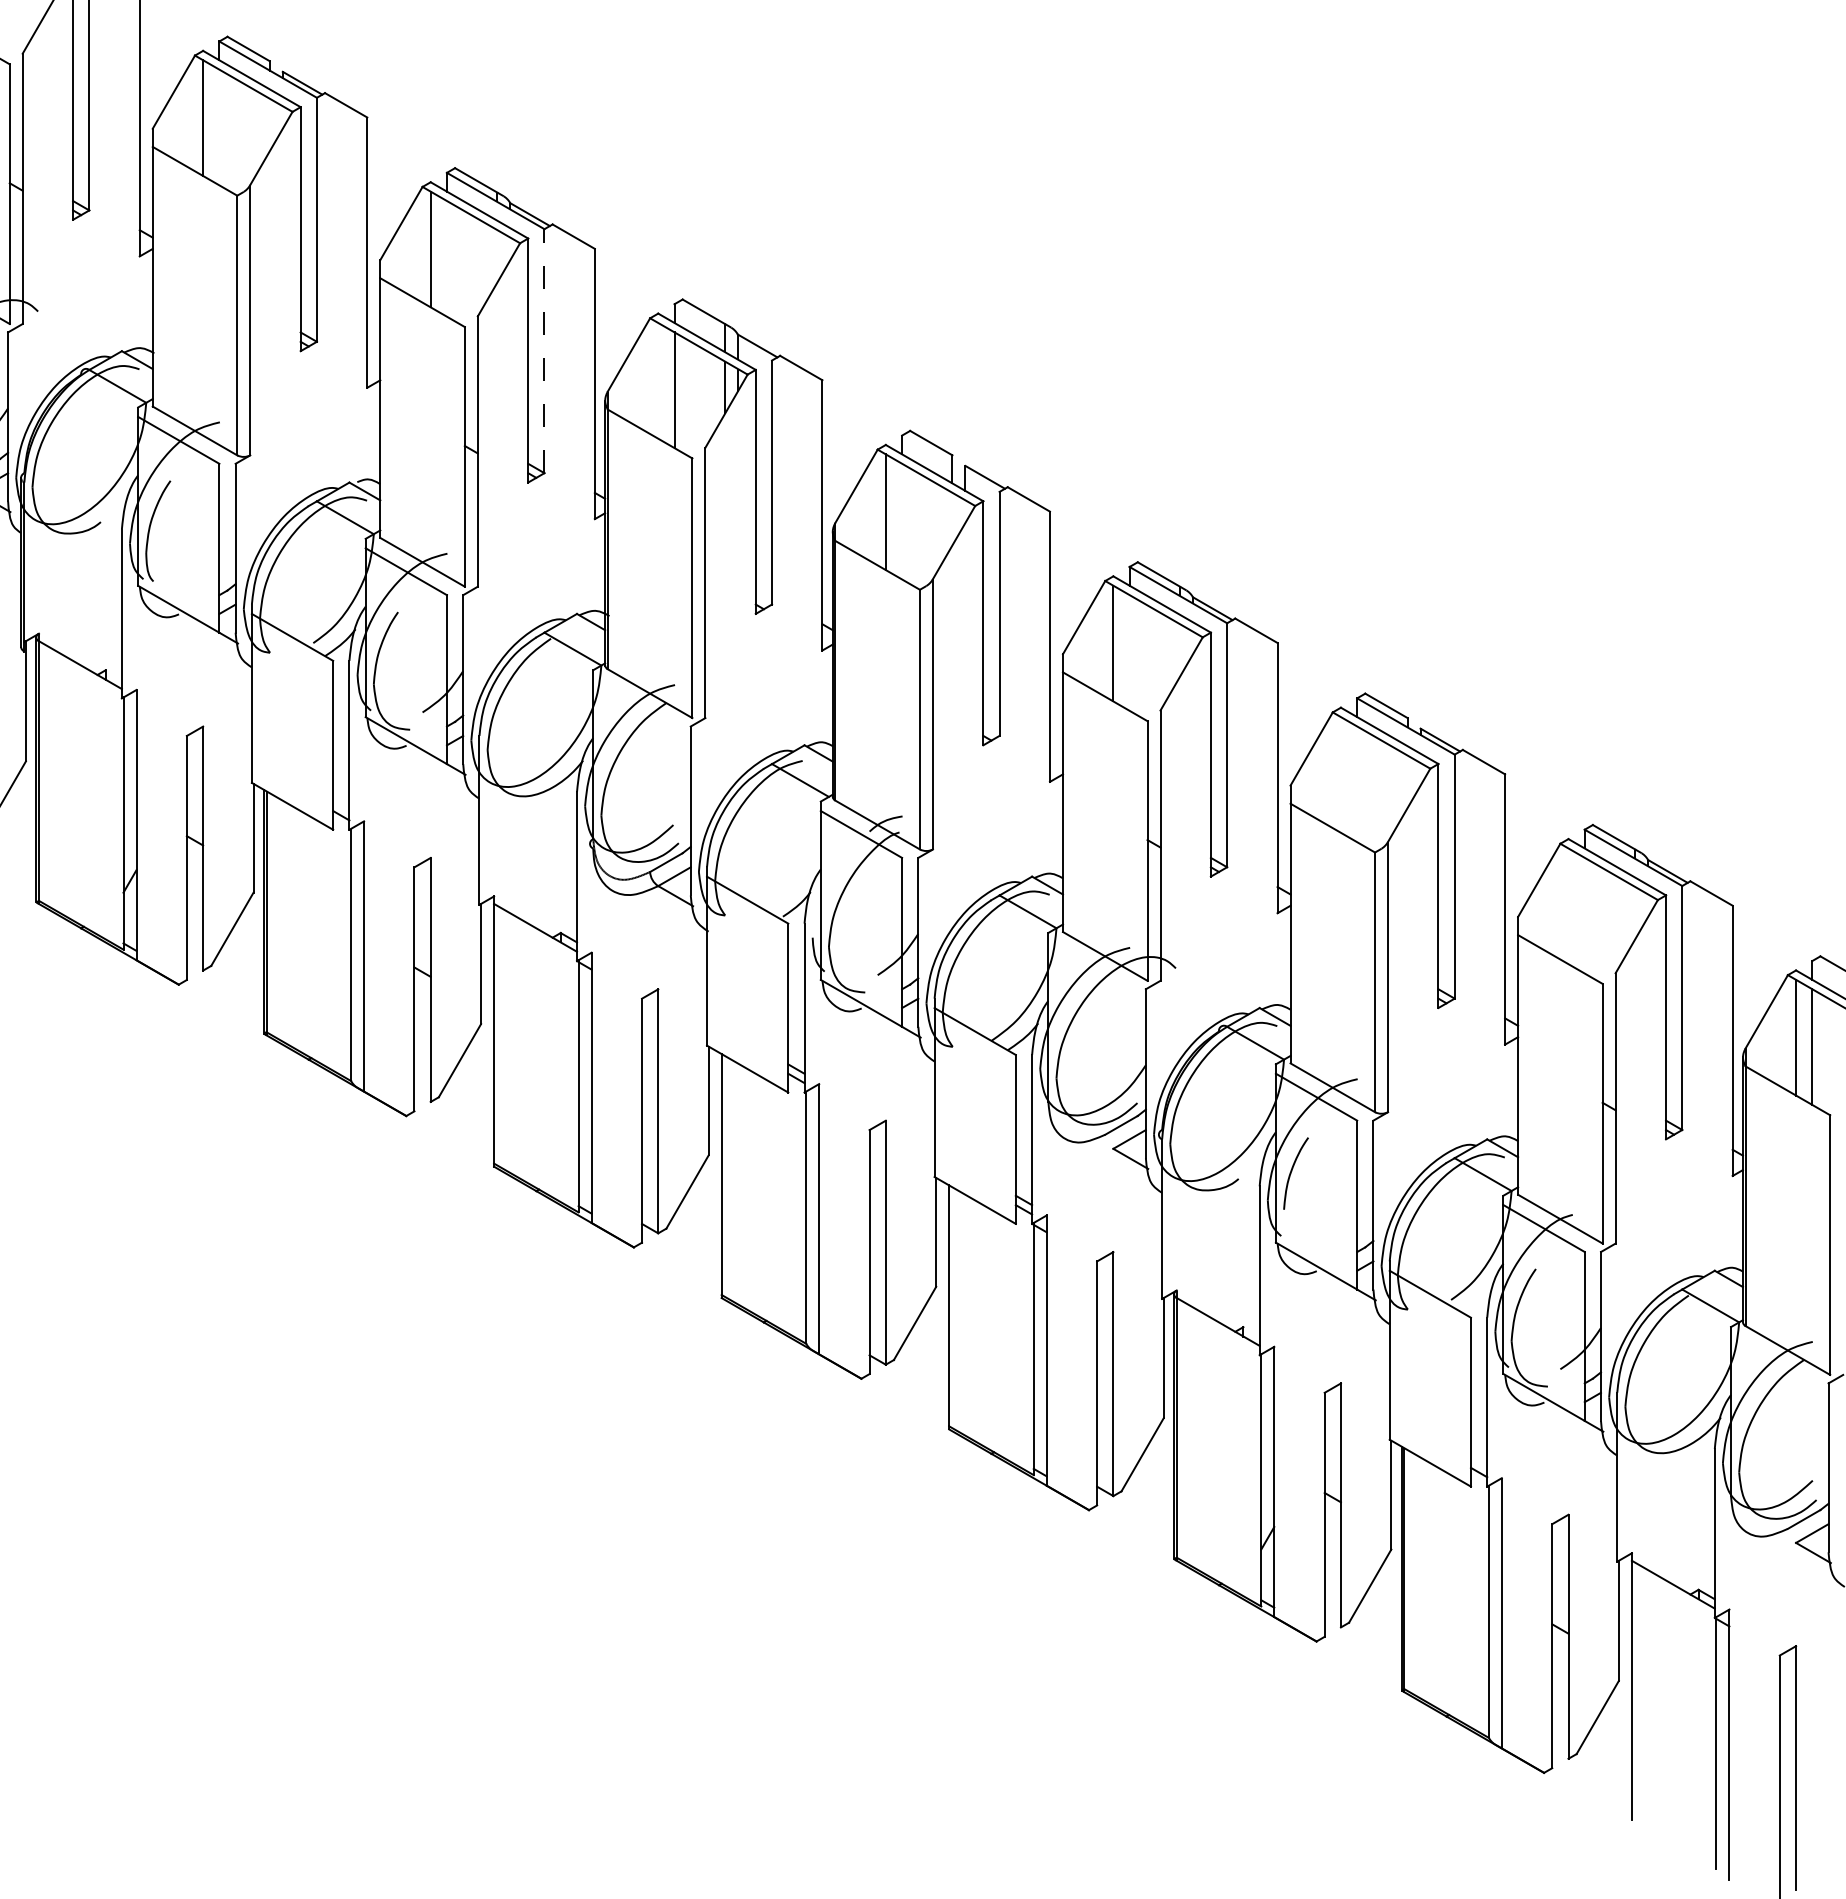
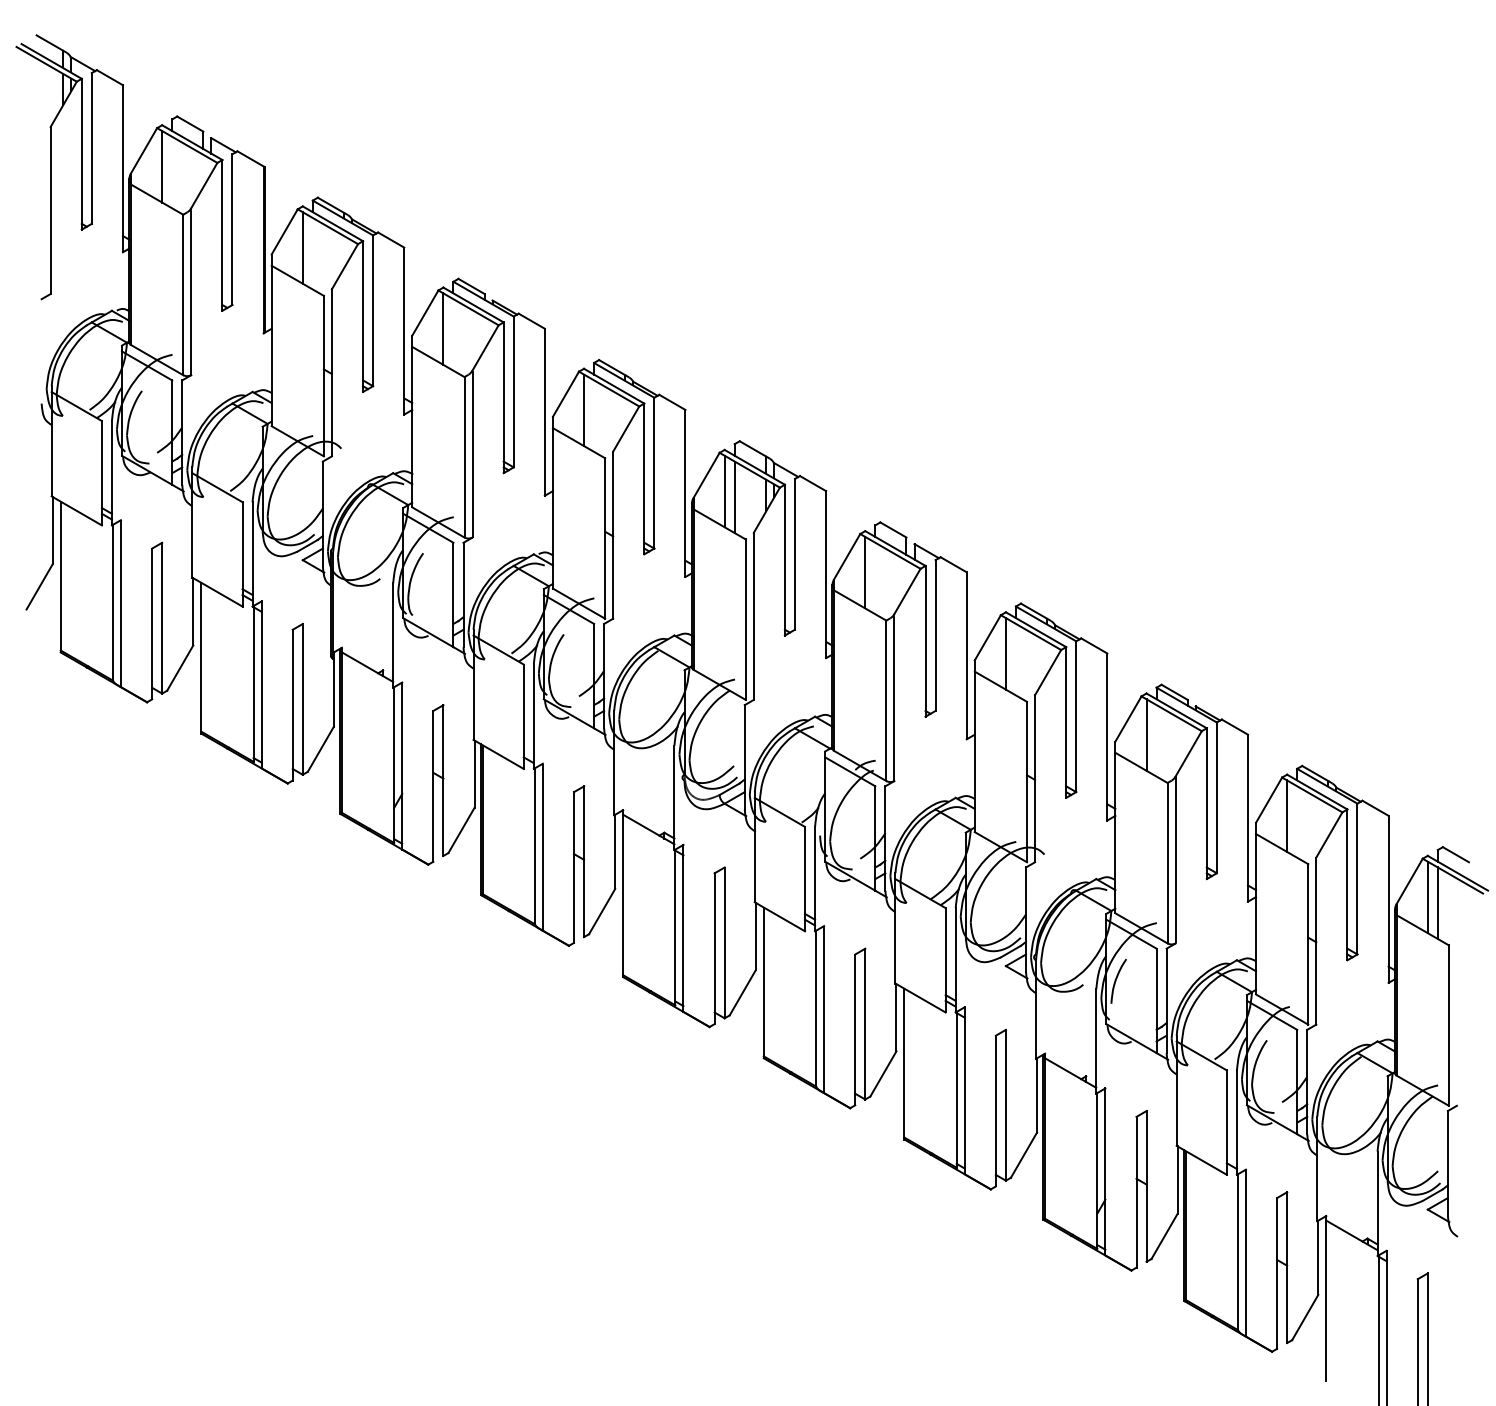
line: (544, 350) -> (654, 472), dashed -> solid
line: (657, 380) -> (724, 491), added
line: (1340, 774) -> (1146, 734), added
line: (1569, 905) -> (1287, 815), added

